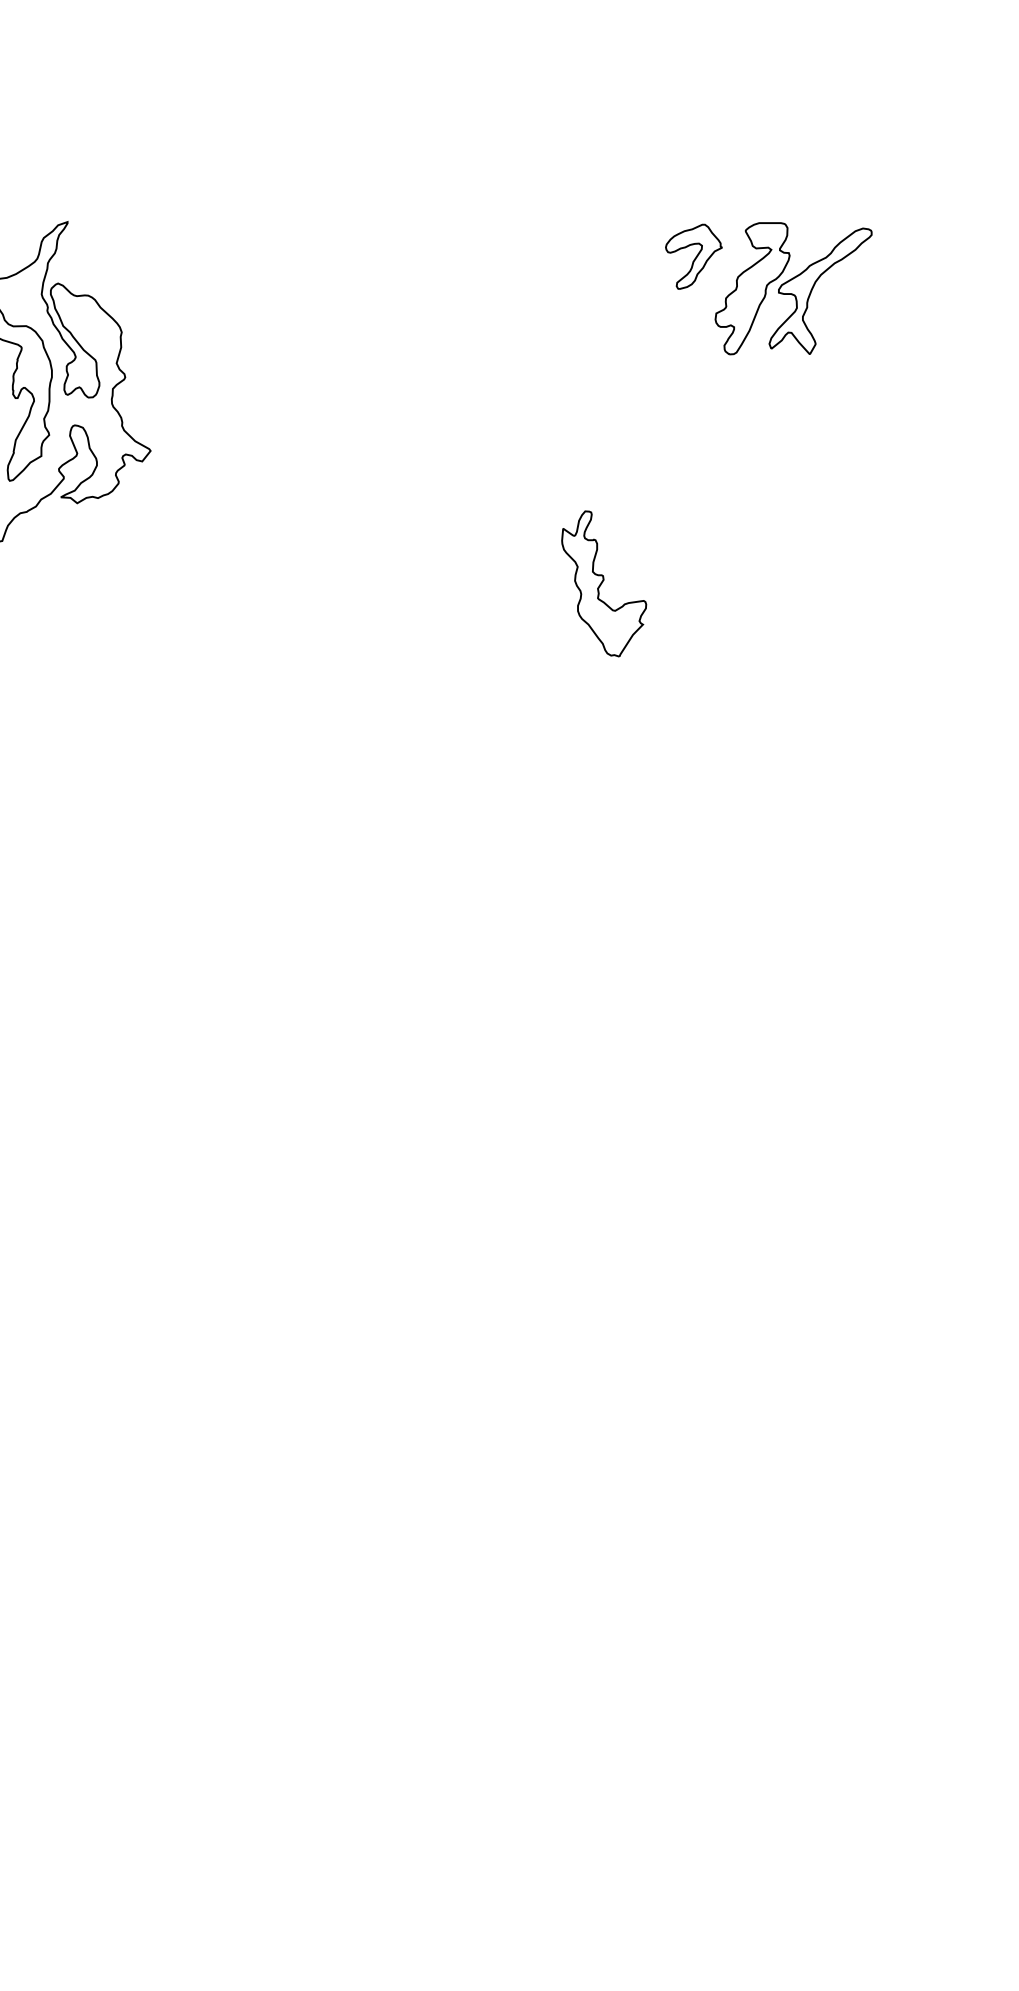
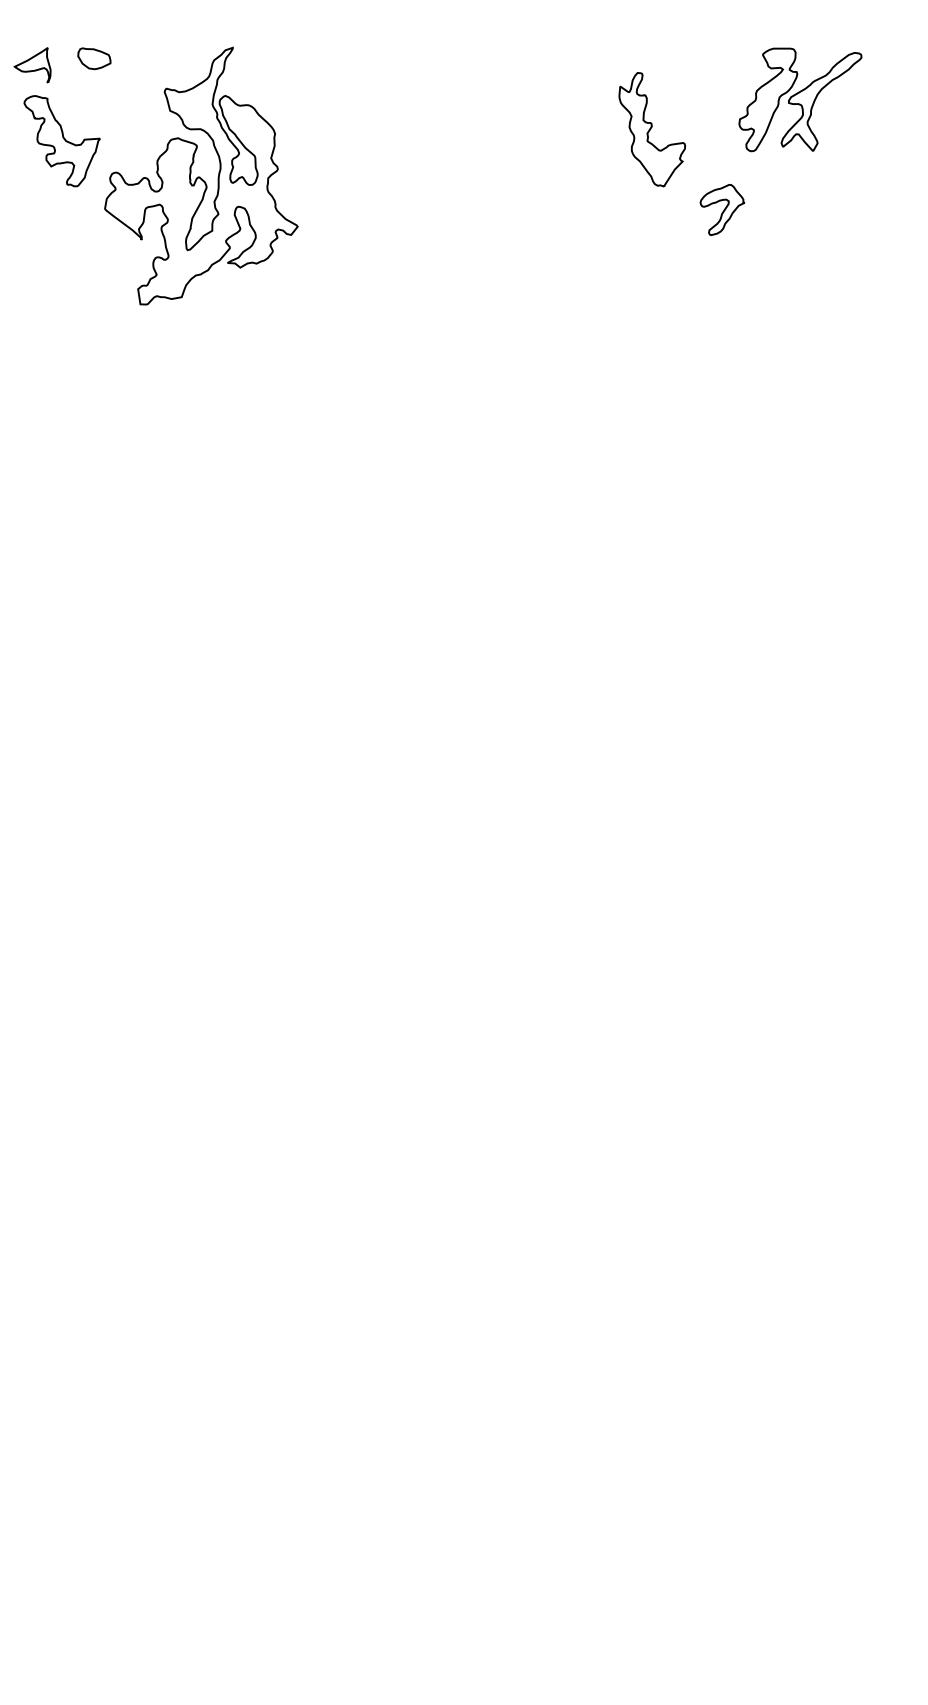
part: (693, 256) -> (722, 209), moved
part: (603, 583) -> (651, 129), moved

